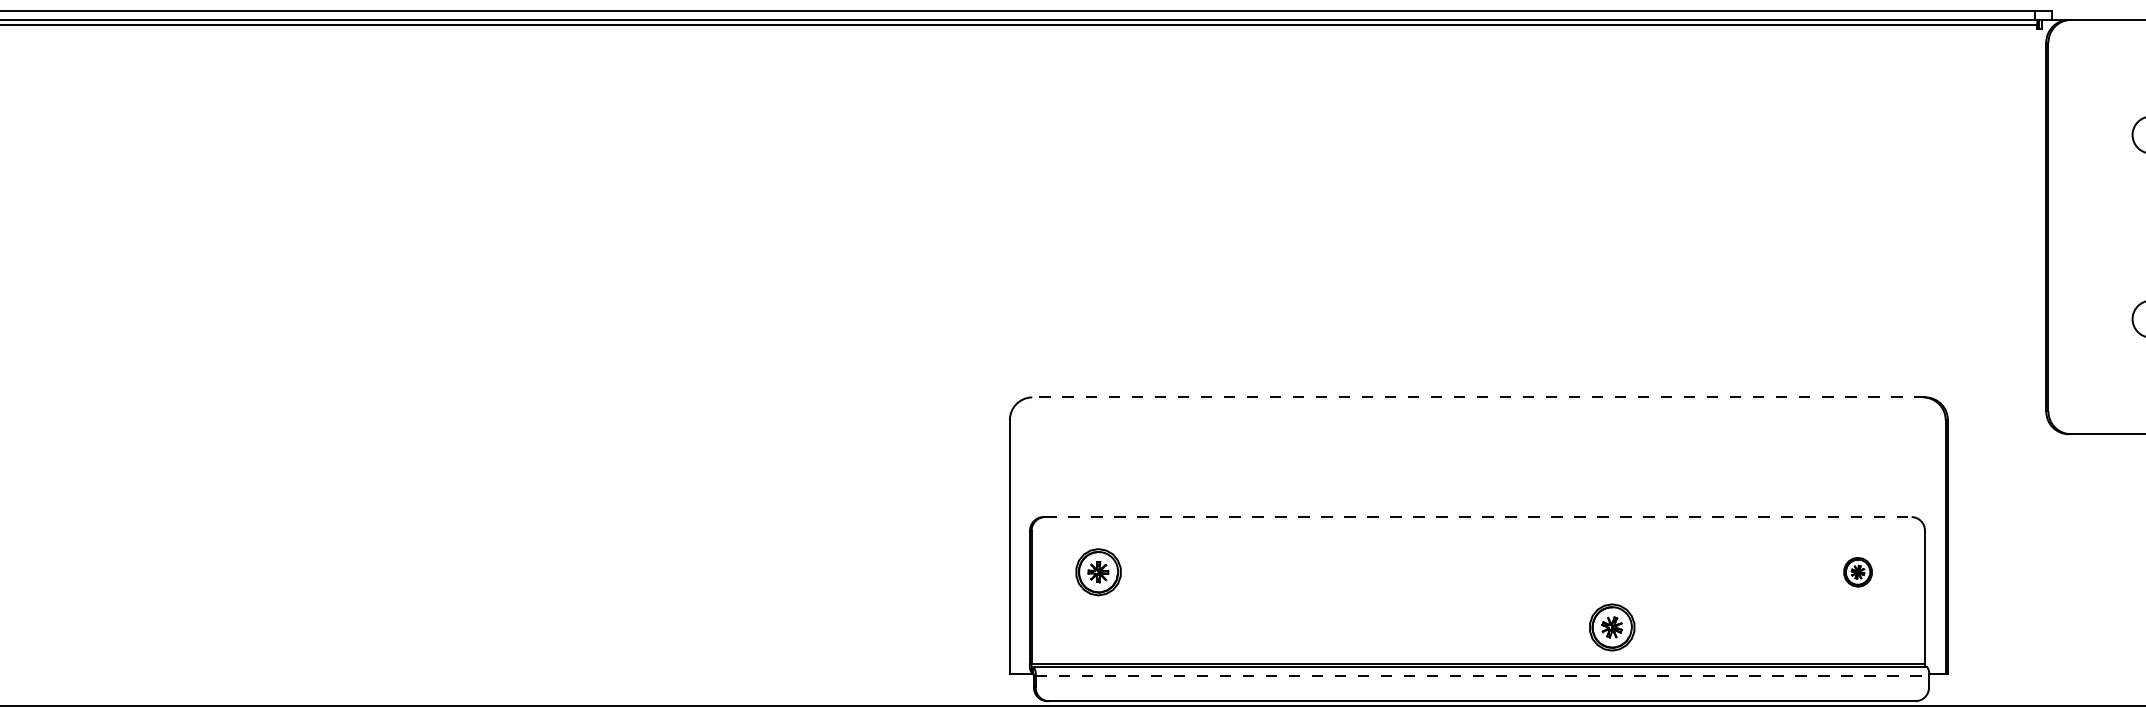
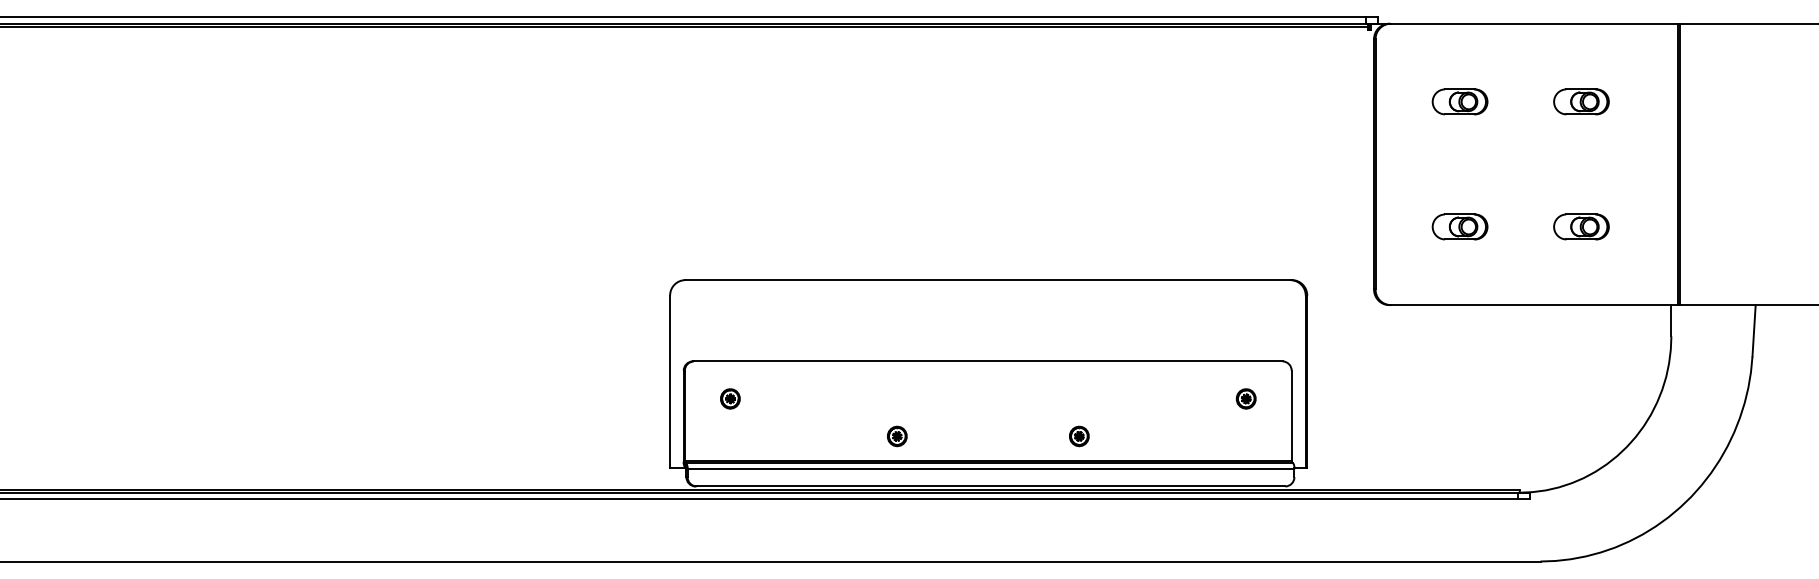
line: (1478, 397) -> (988, 280), dashed -> solid
line: (1478, 517) -> (988, 361), dashed -> solid
part: (1098, 571) -> (730, 398), size x0.62
part: (1344, 627) -> (897, 436), added
part: (1612, 627) -> (1079, 436), size x0.62
line: (1483, 676) -> (991, 469), dashed -> solid

